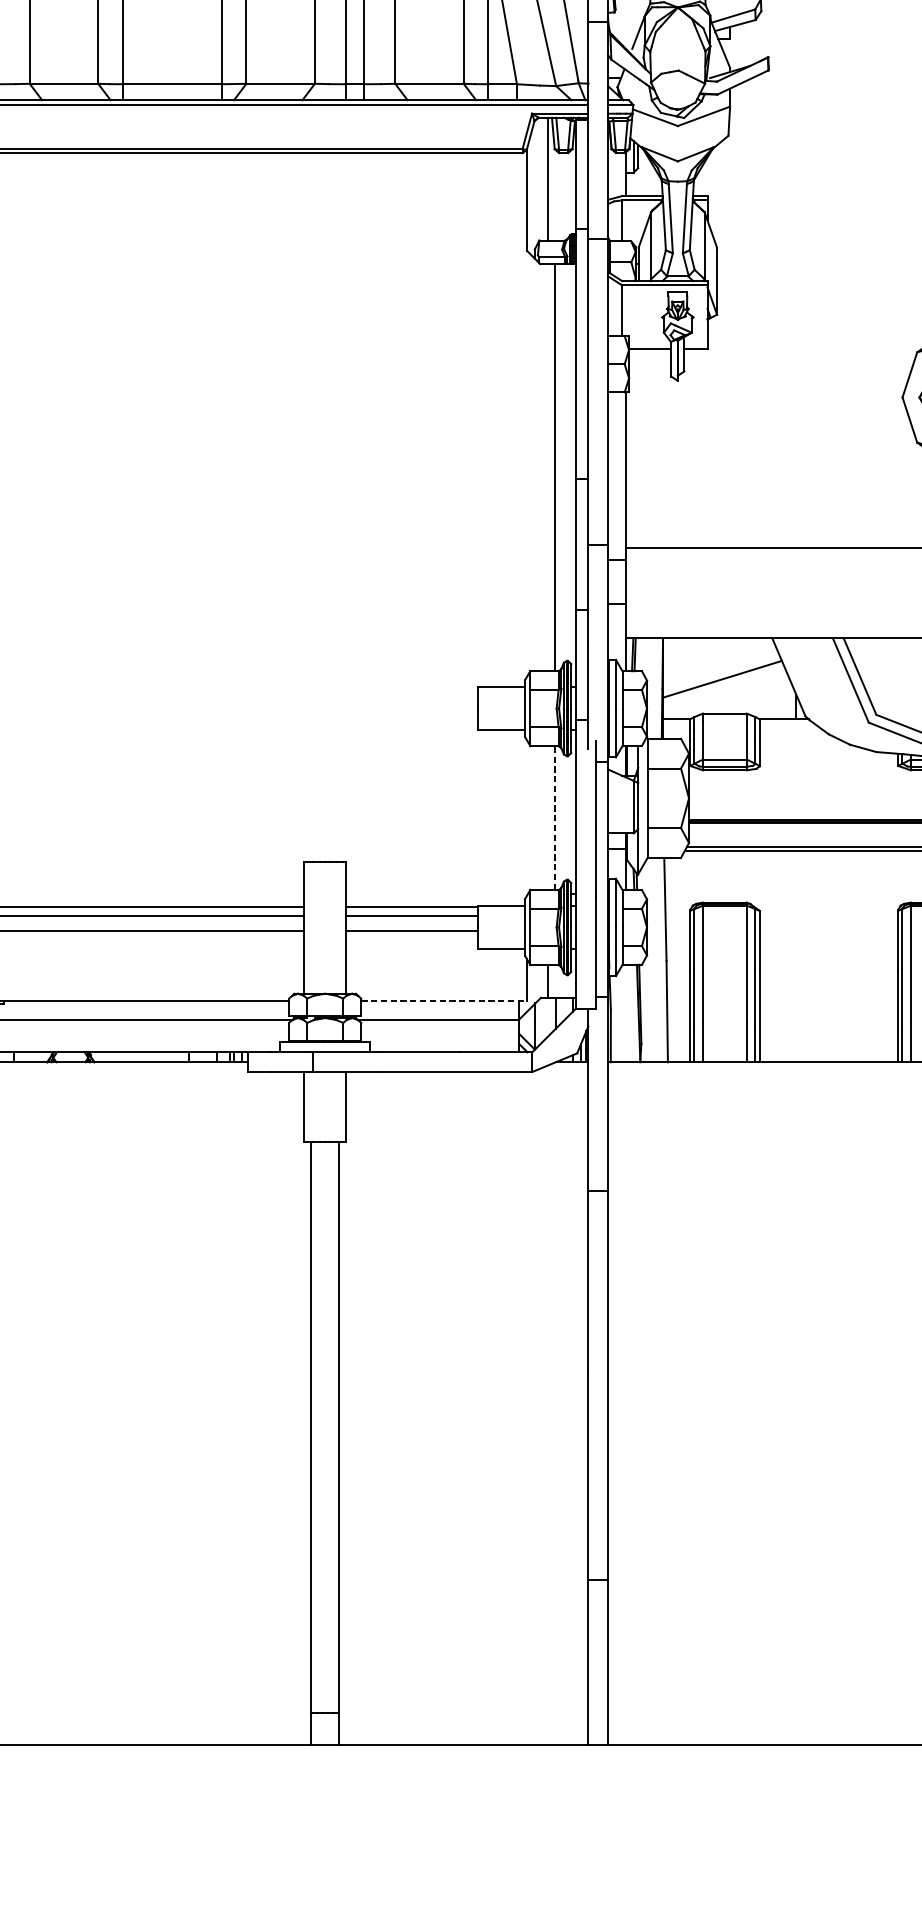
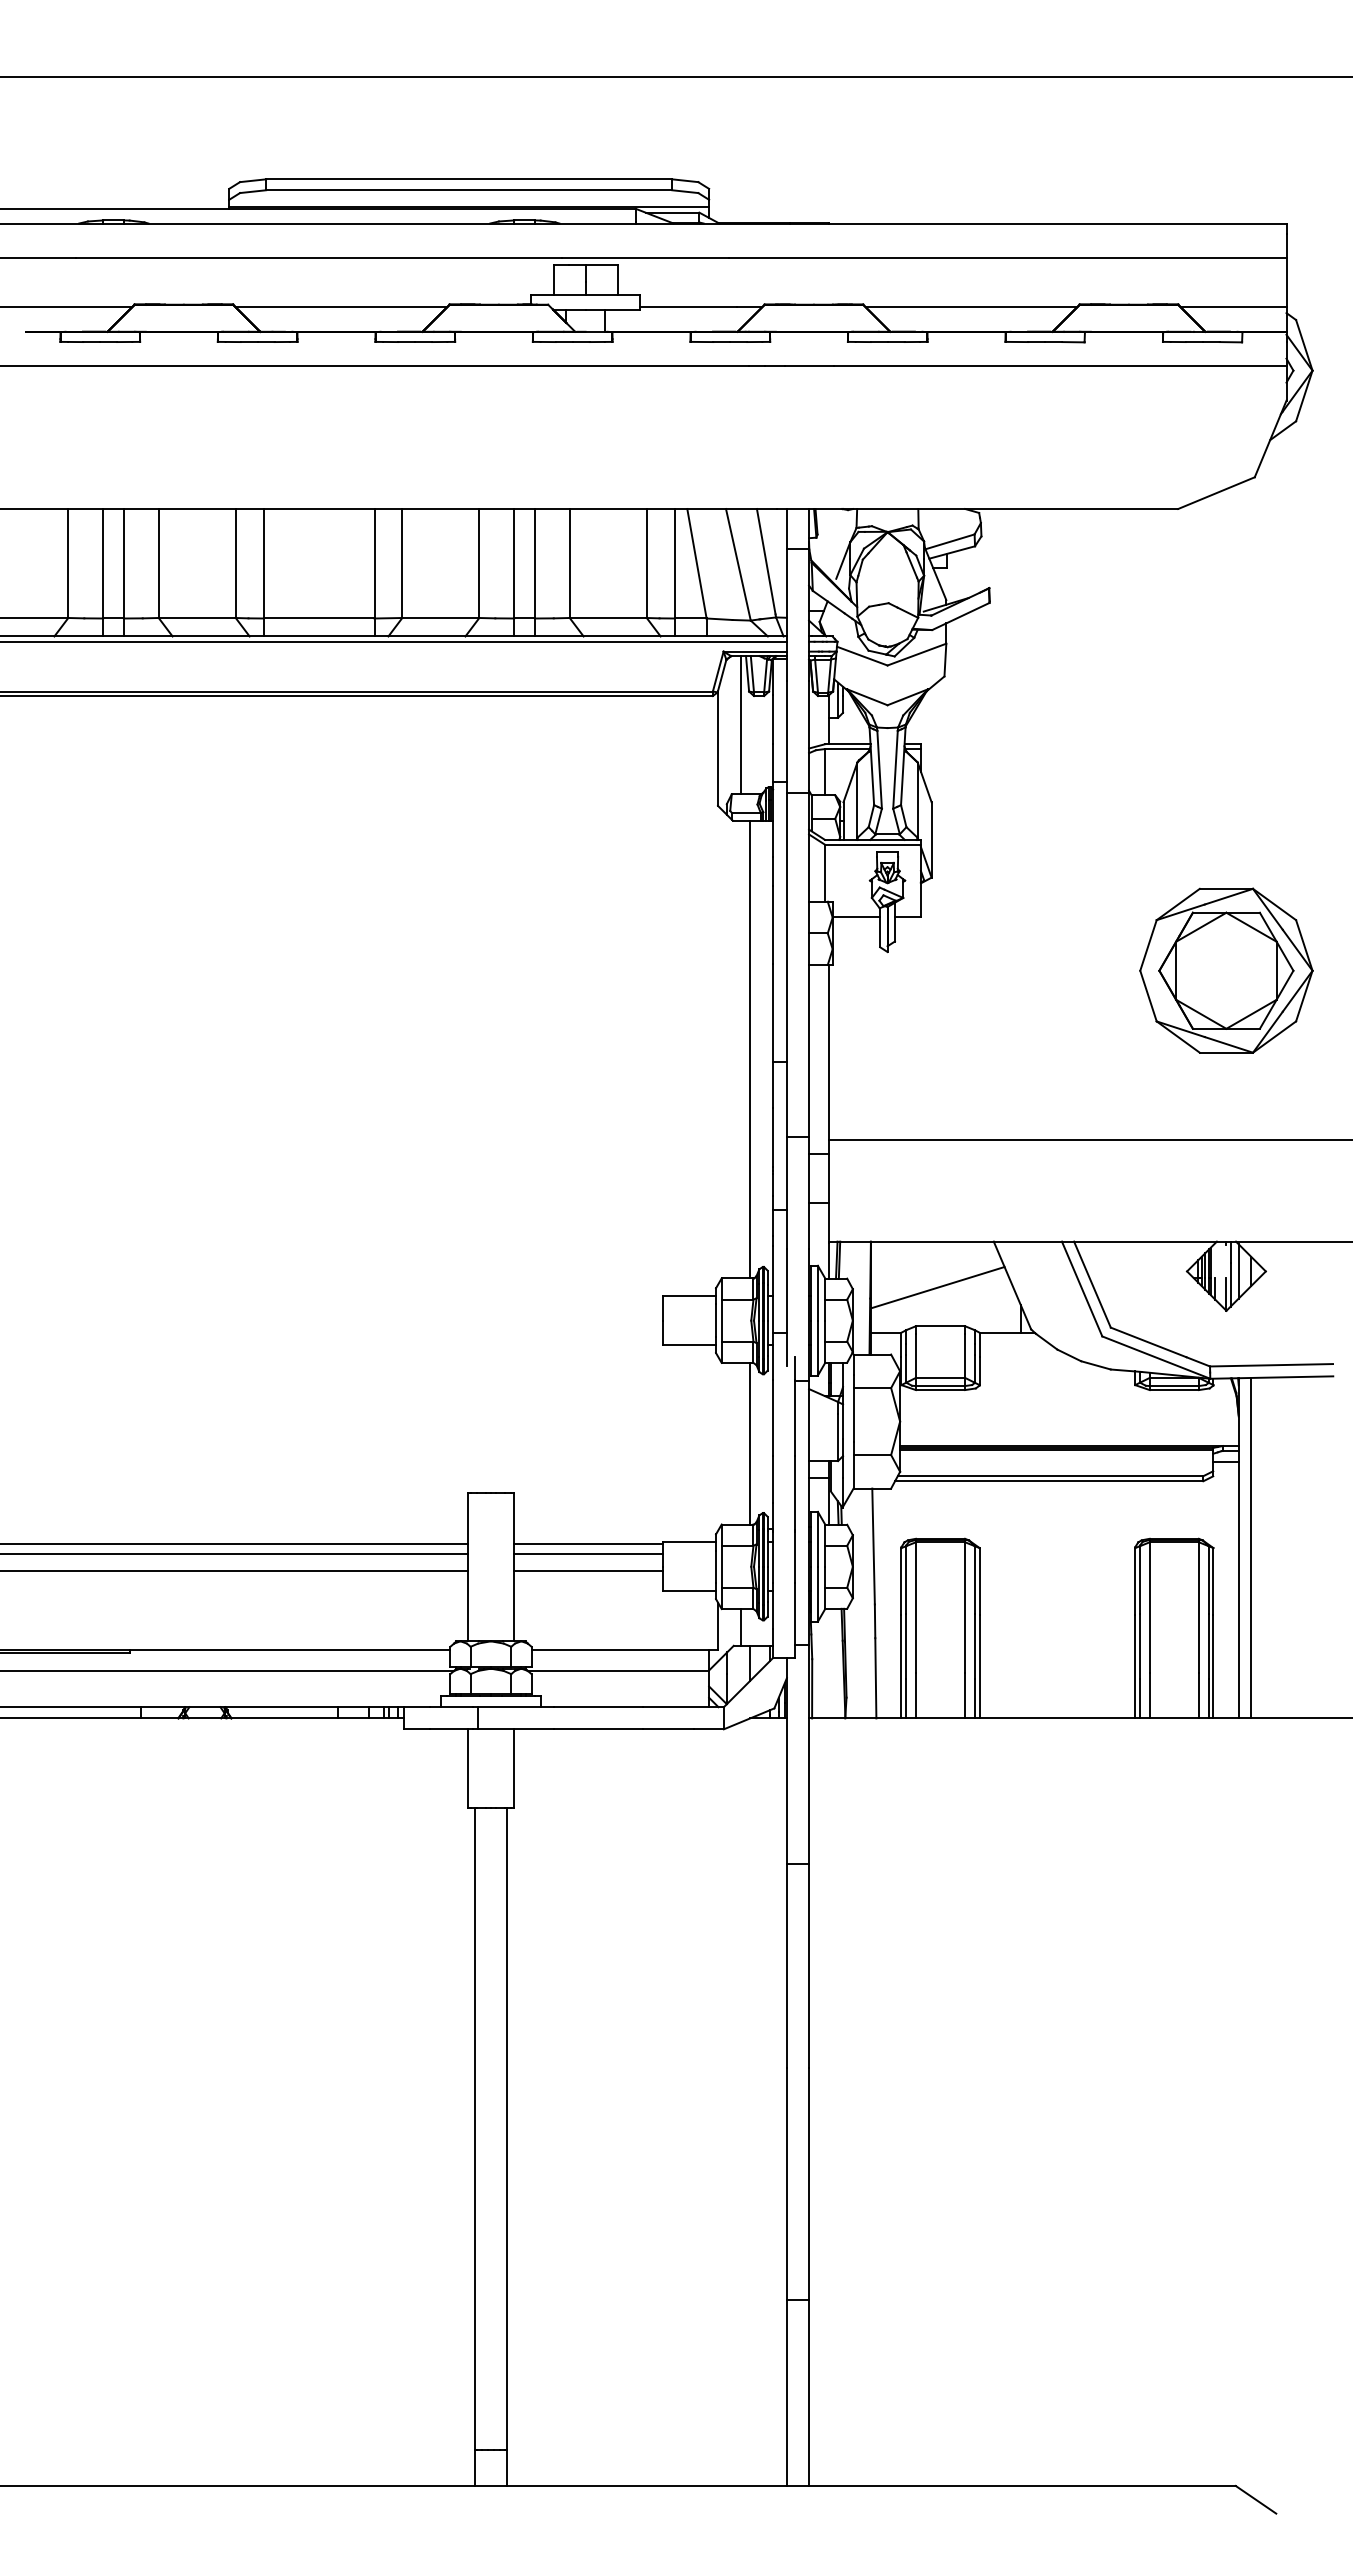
line: (555, 817) -> (749, 1443), dashed -> solid
line: (444, 1001) -> (625, 1649), dashed -> solid

